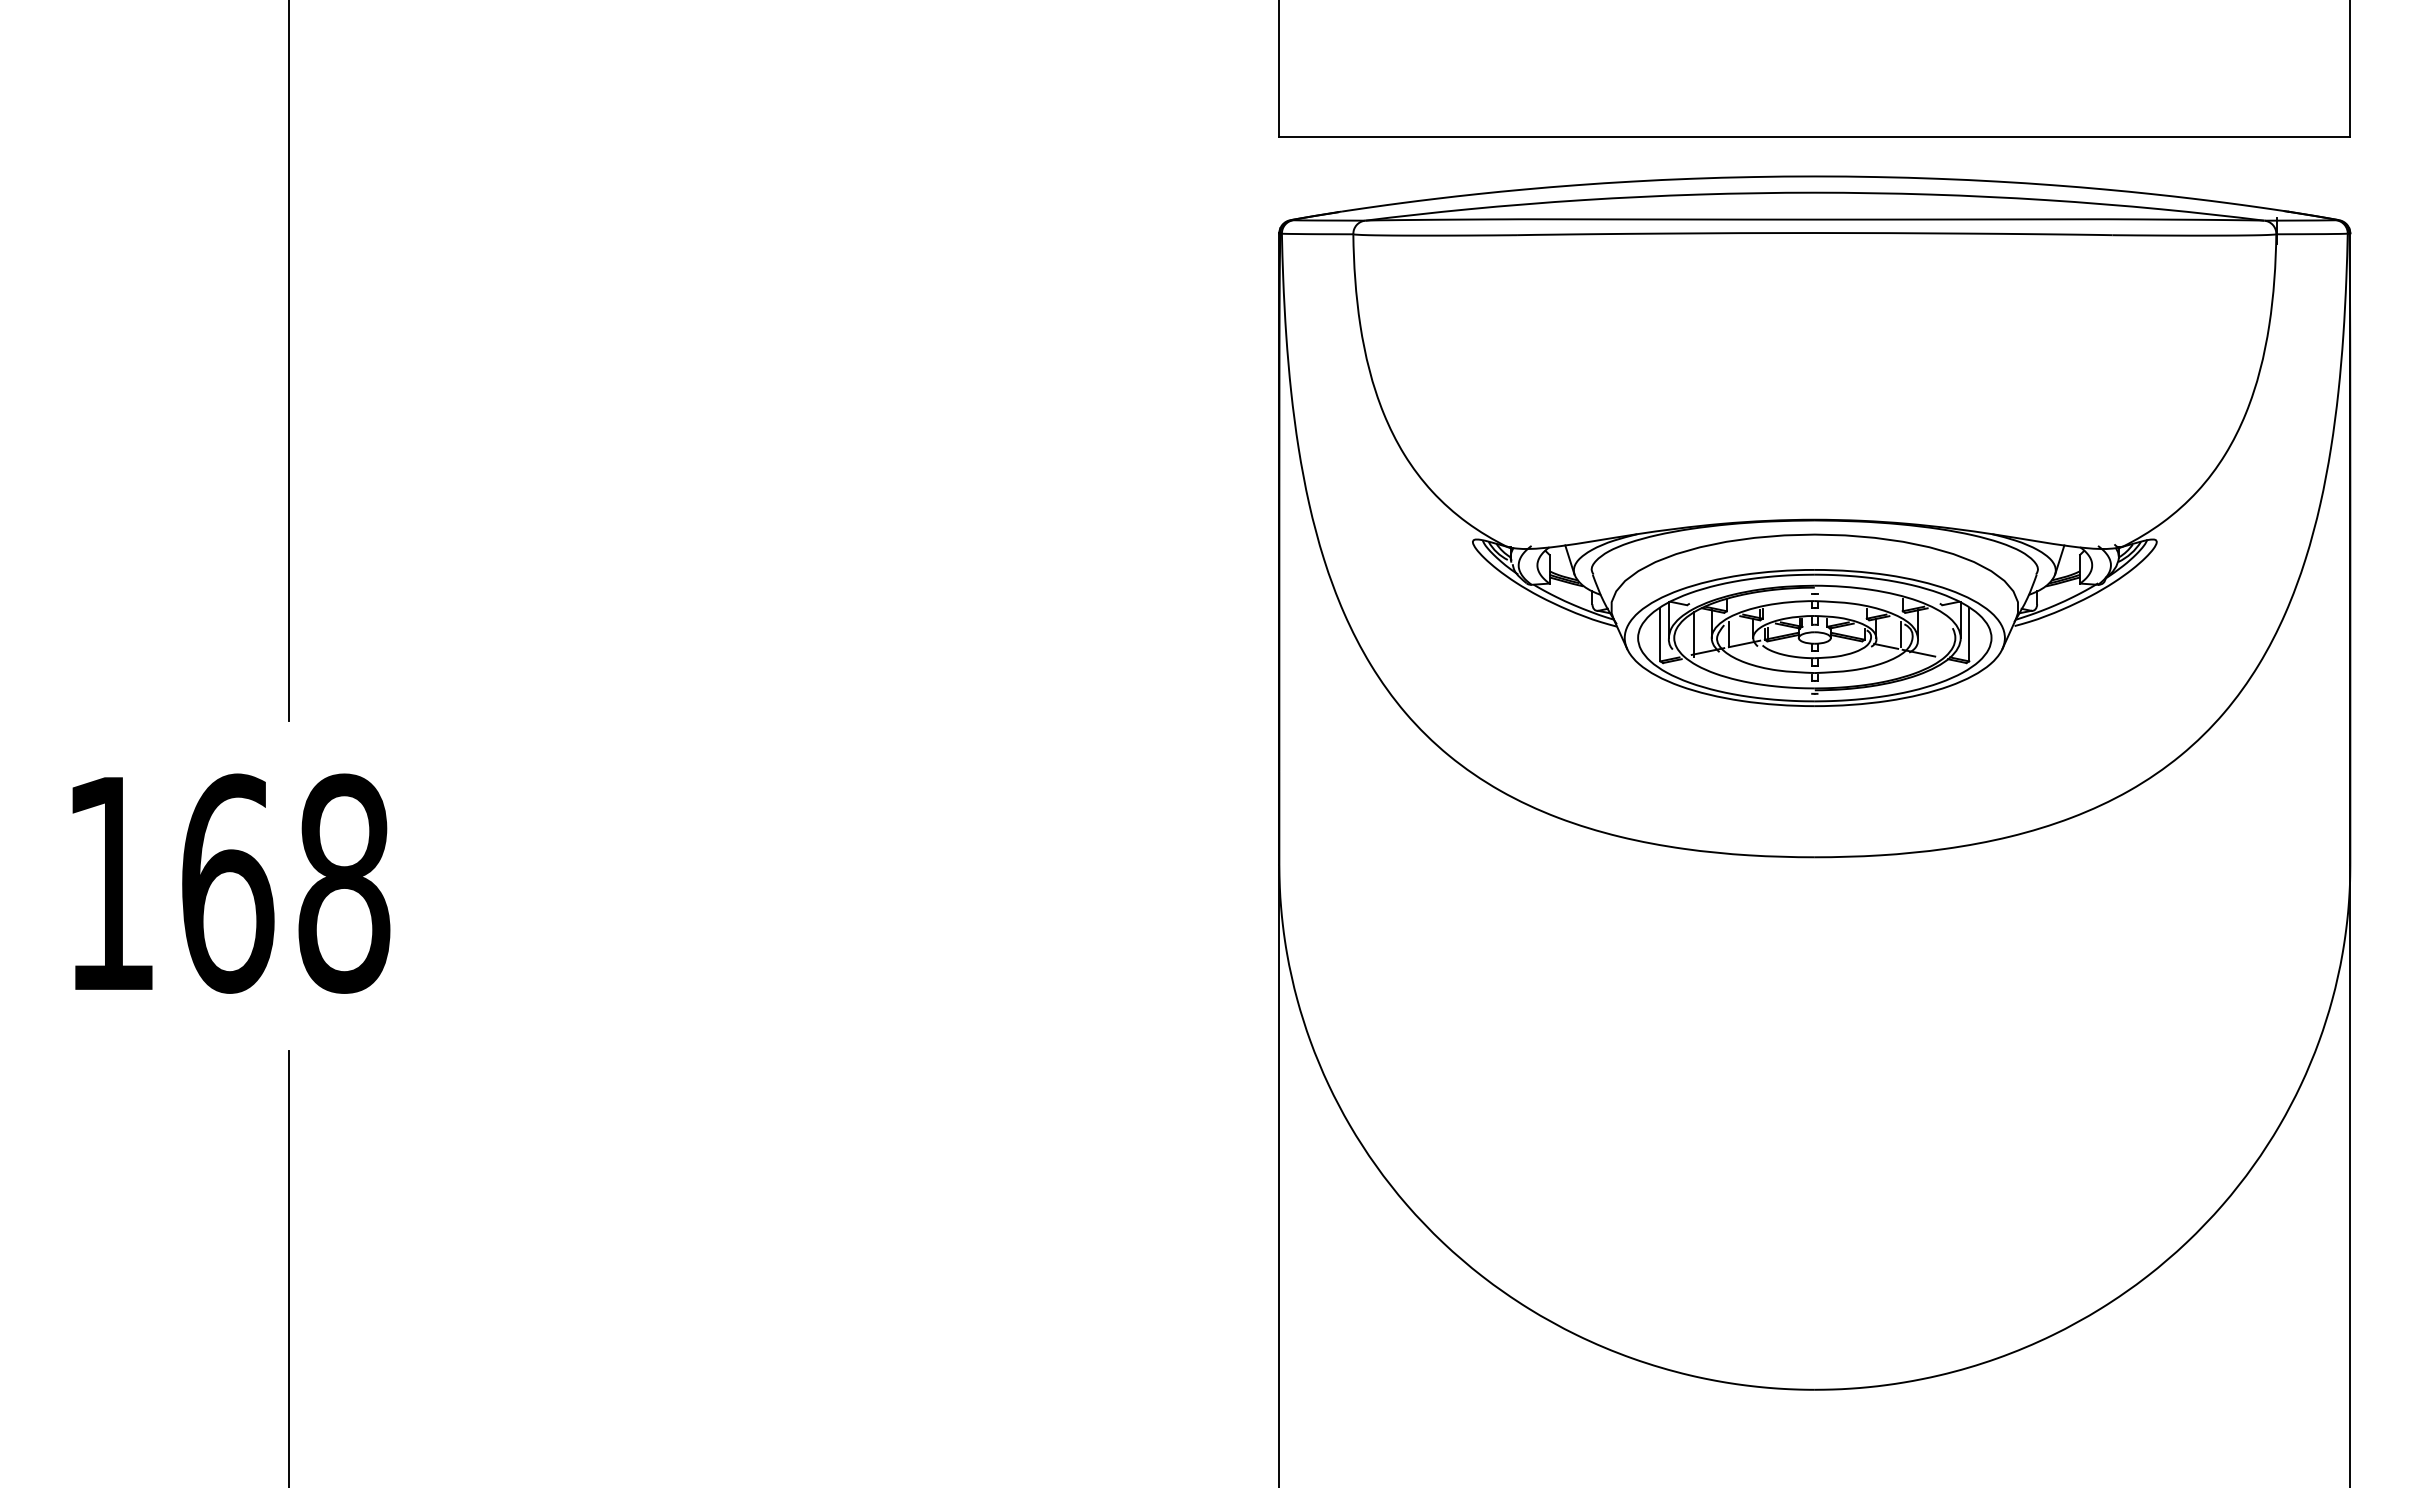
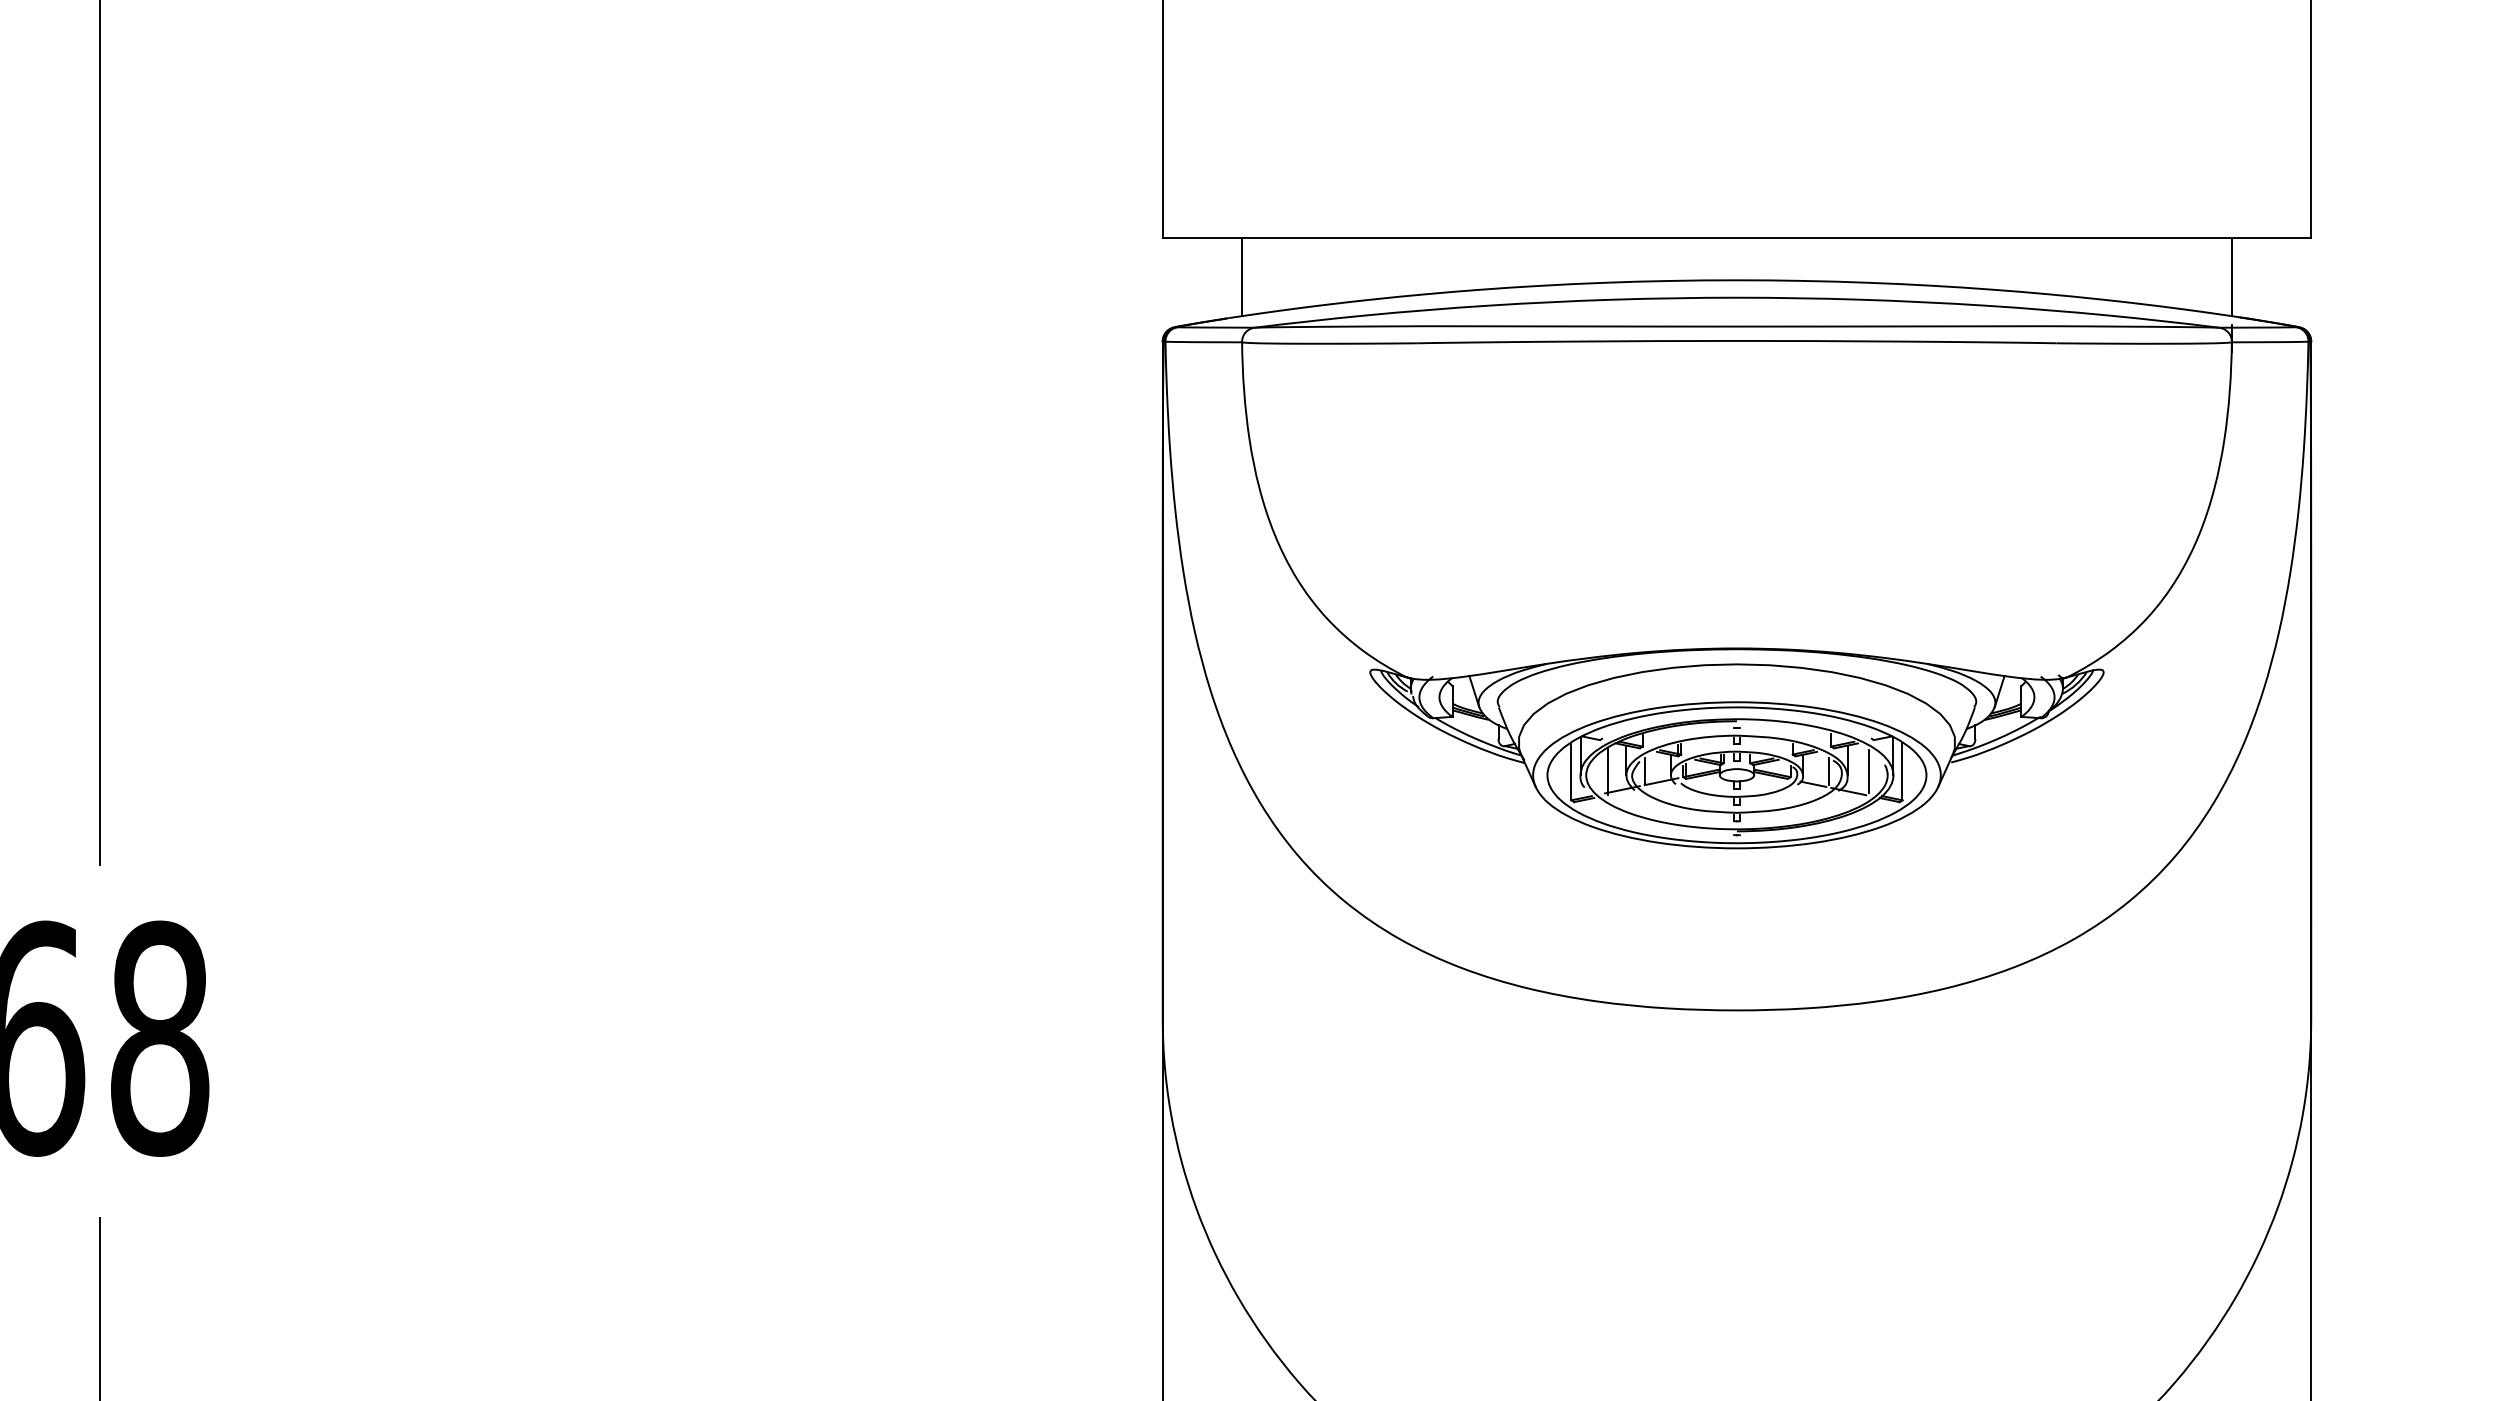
line: (1352, 172) -> (1241, 276), added
line: (2276, 172) -> (2232, 276), added
line: (1937, 634) -> (1868, 771), added

